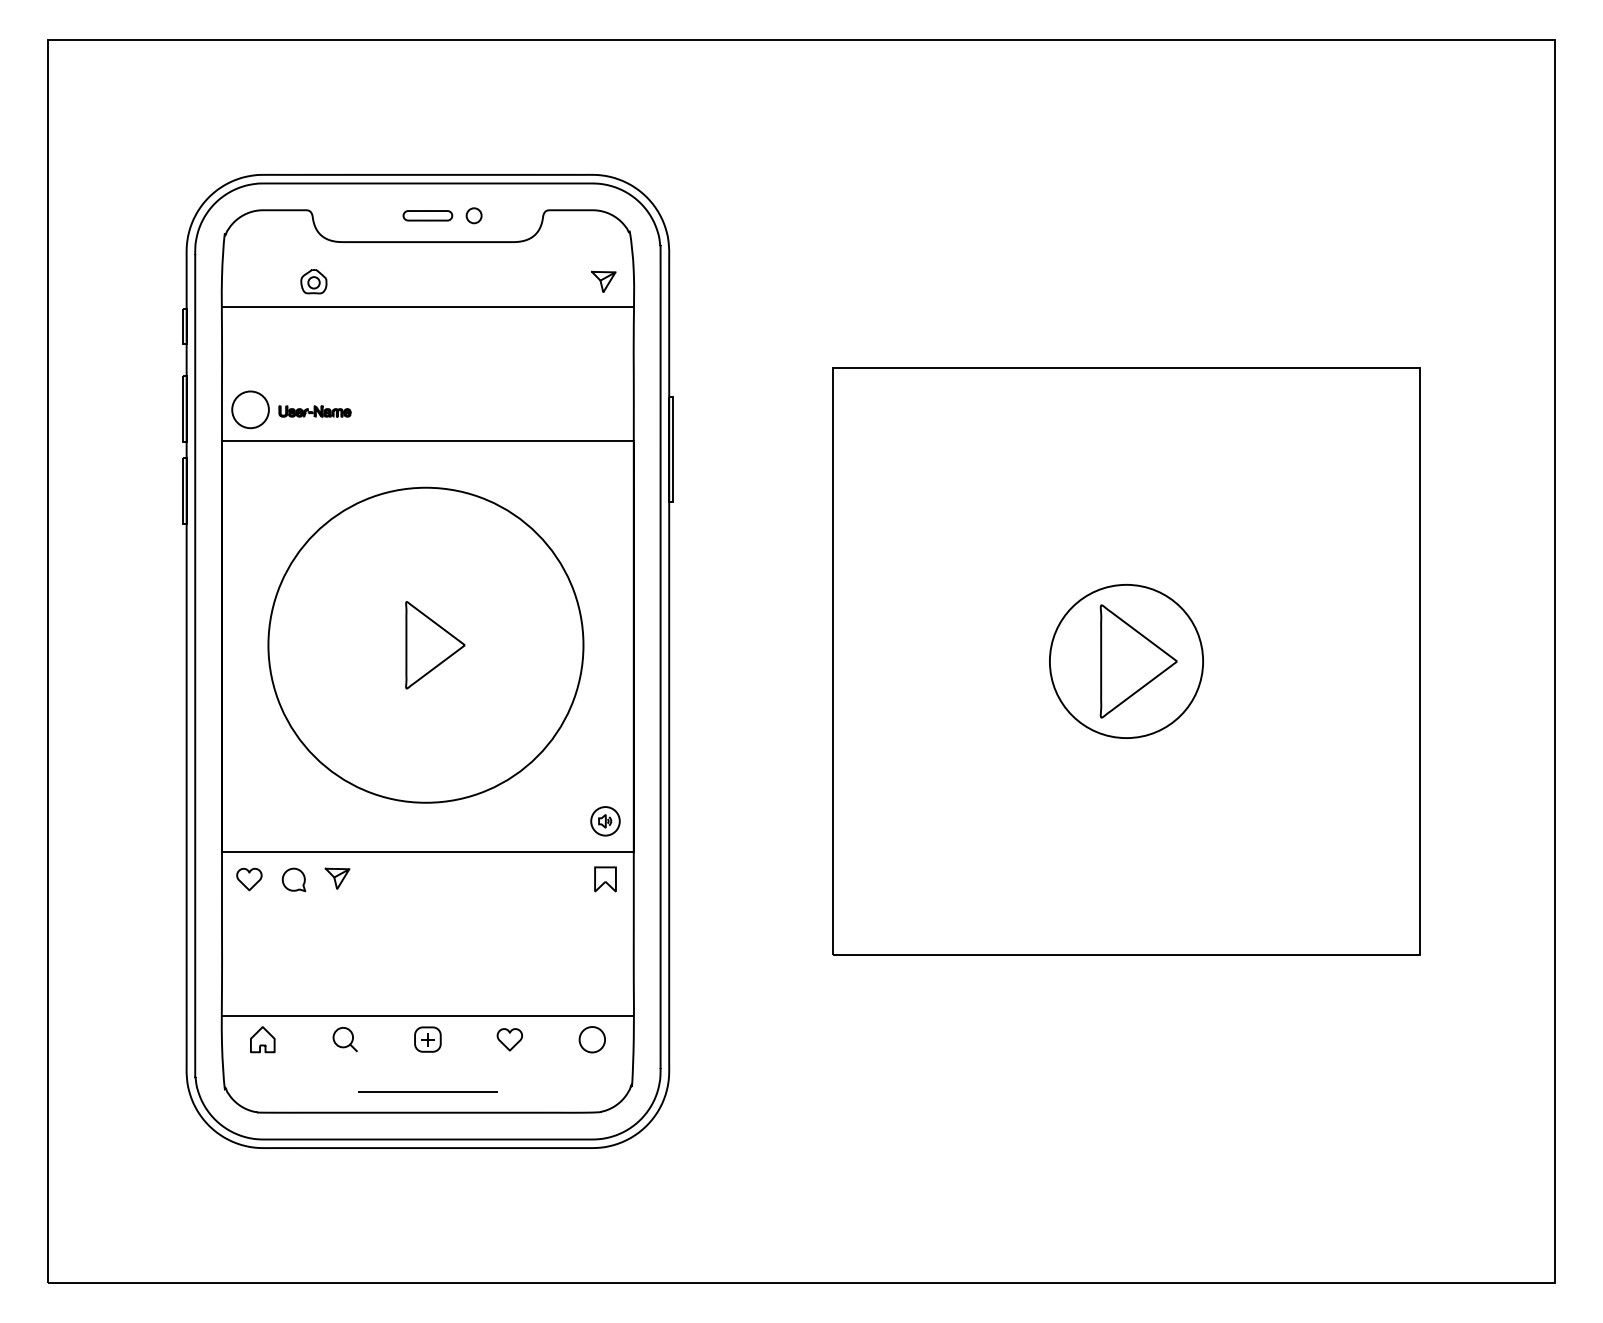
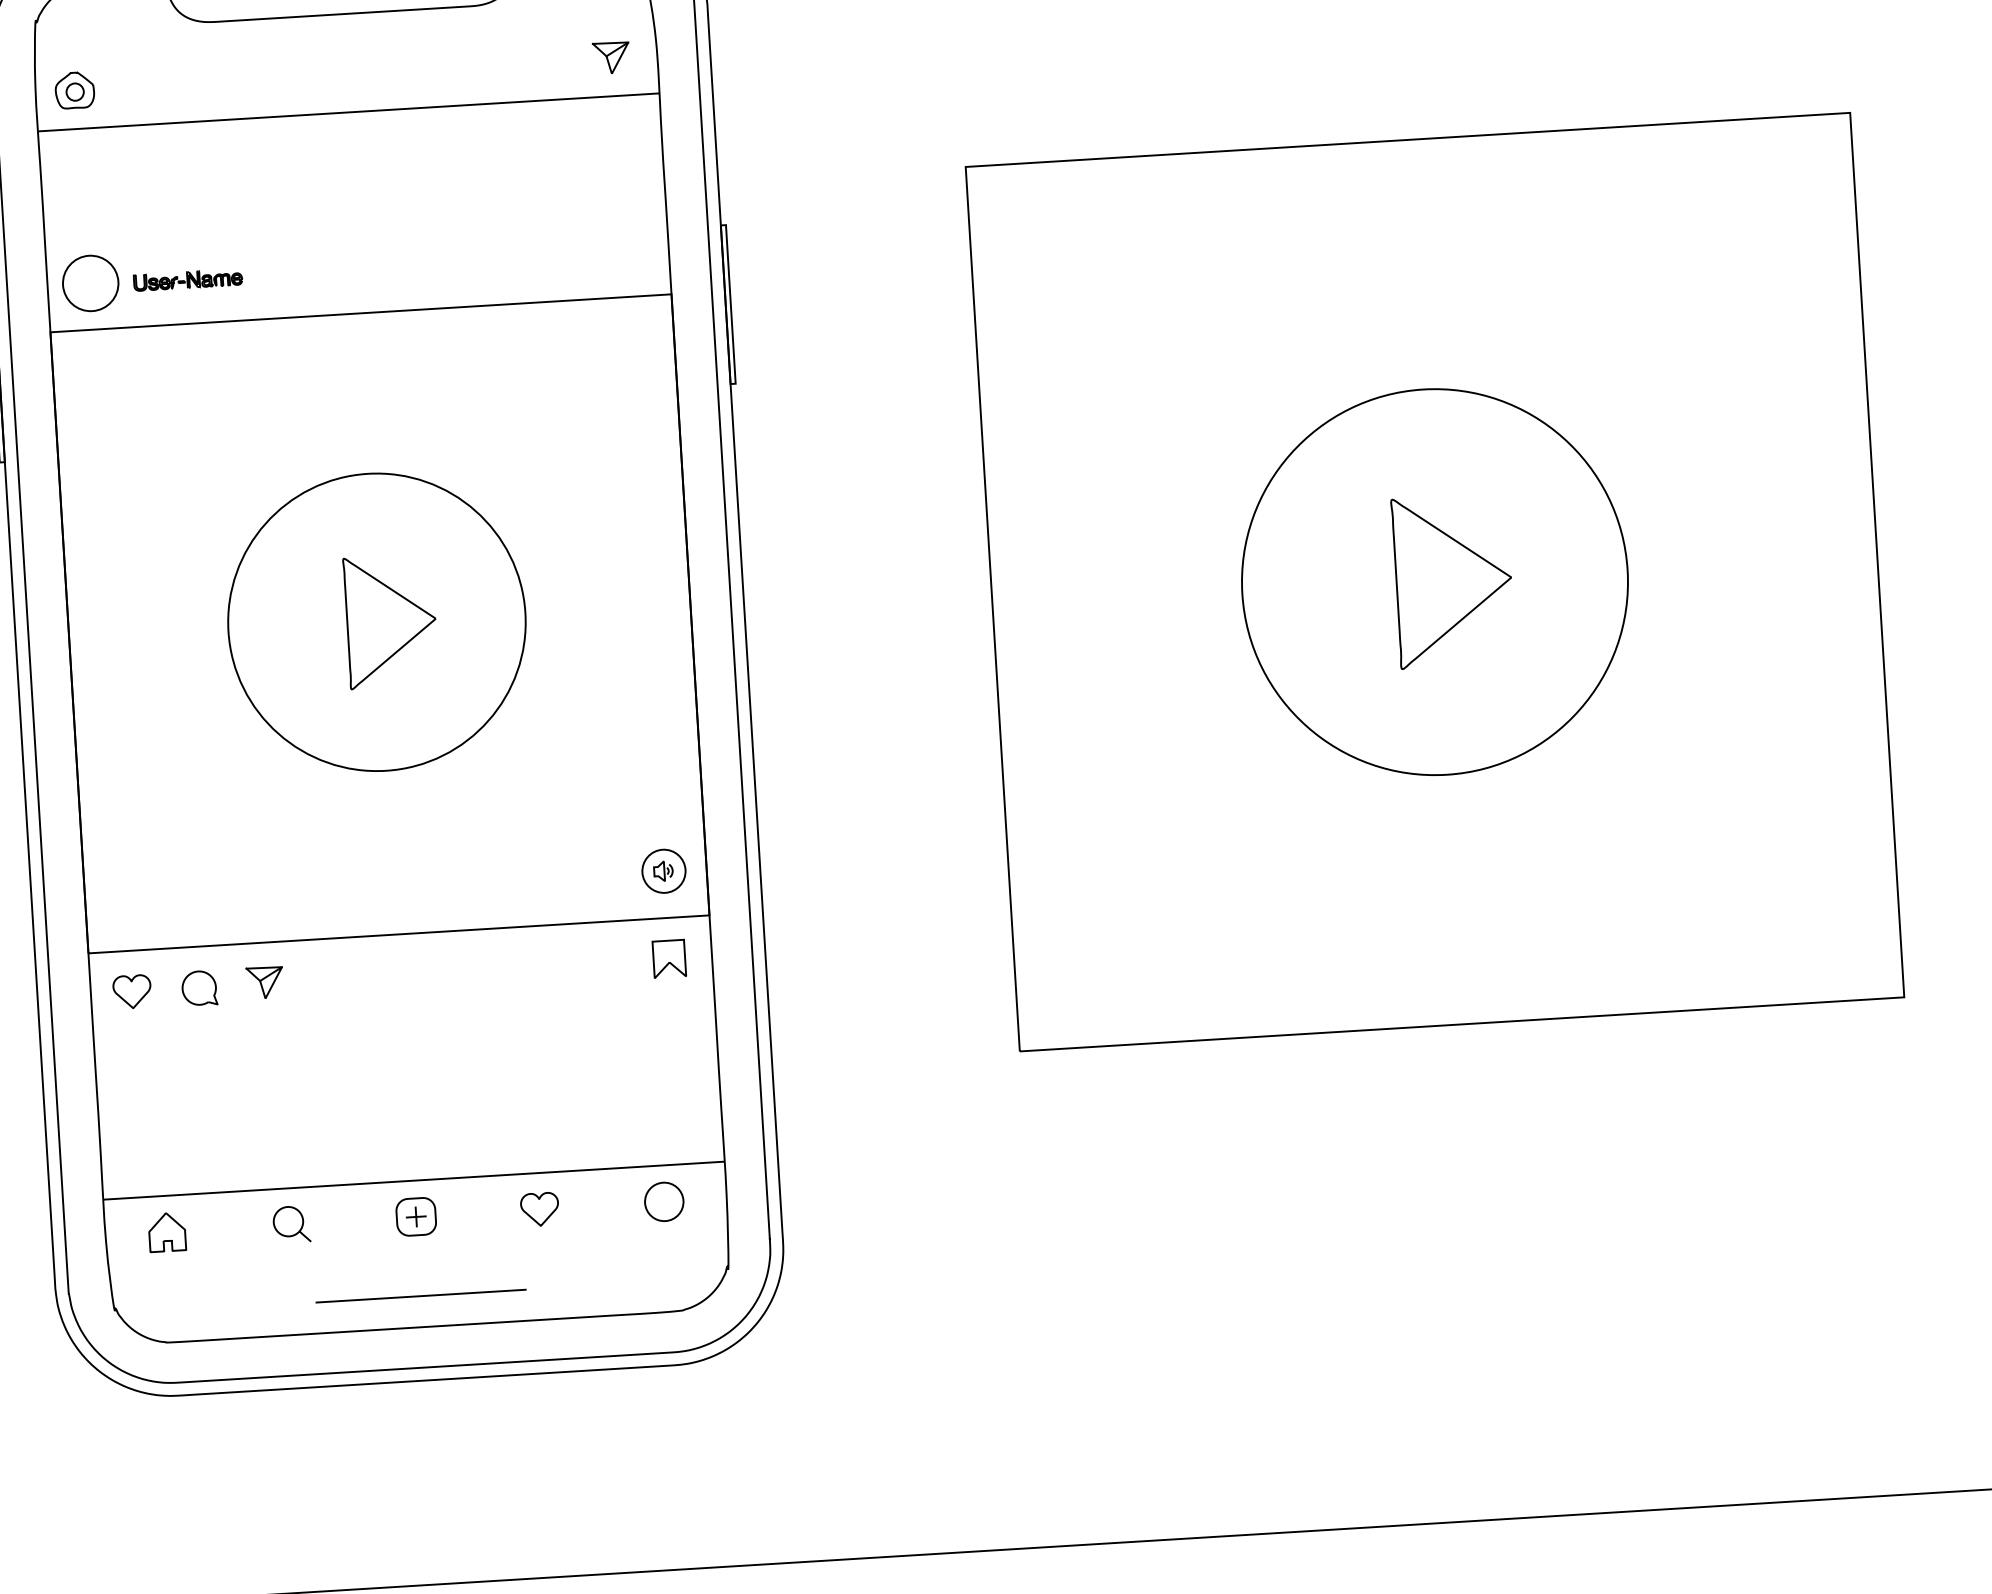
part: (313, 281) -> (74, 90), moved
circle: (425, 644) -> (376, 621), size x0.62
circle: (1126, 661) -> (1434, 582), size x1.67

